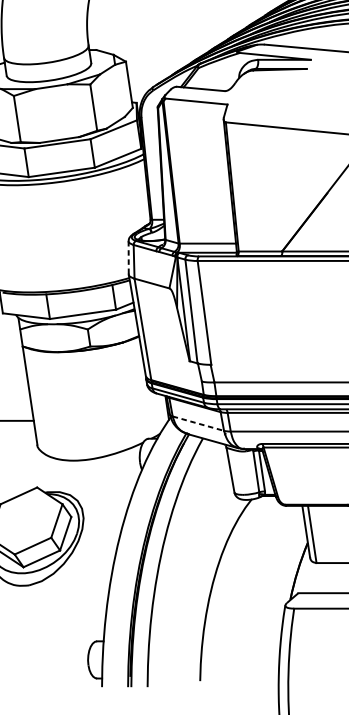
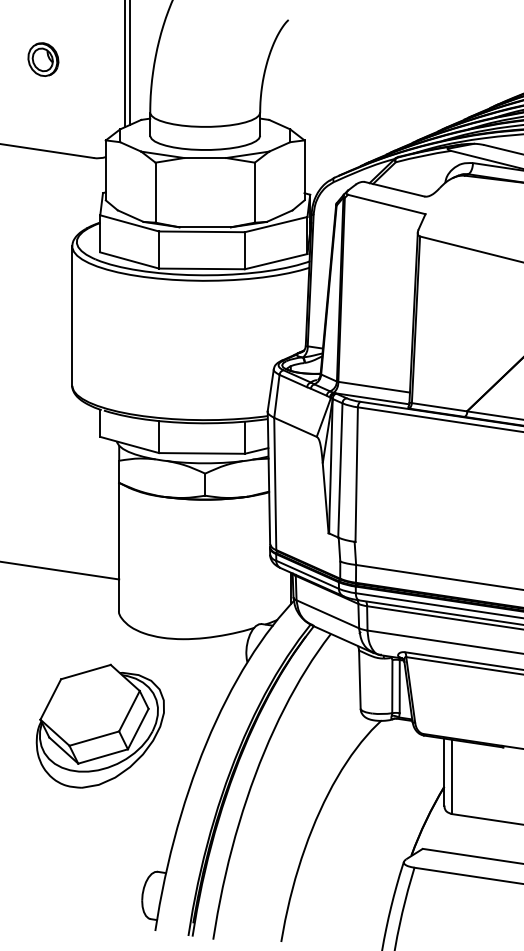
line: (128, 258) -> (270, 390), dashed -> solid
line: (198, 423) -> (328, 614), dashed -> solid

